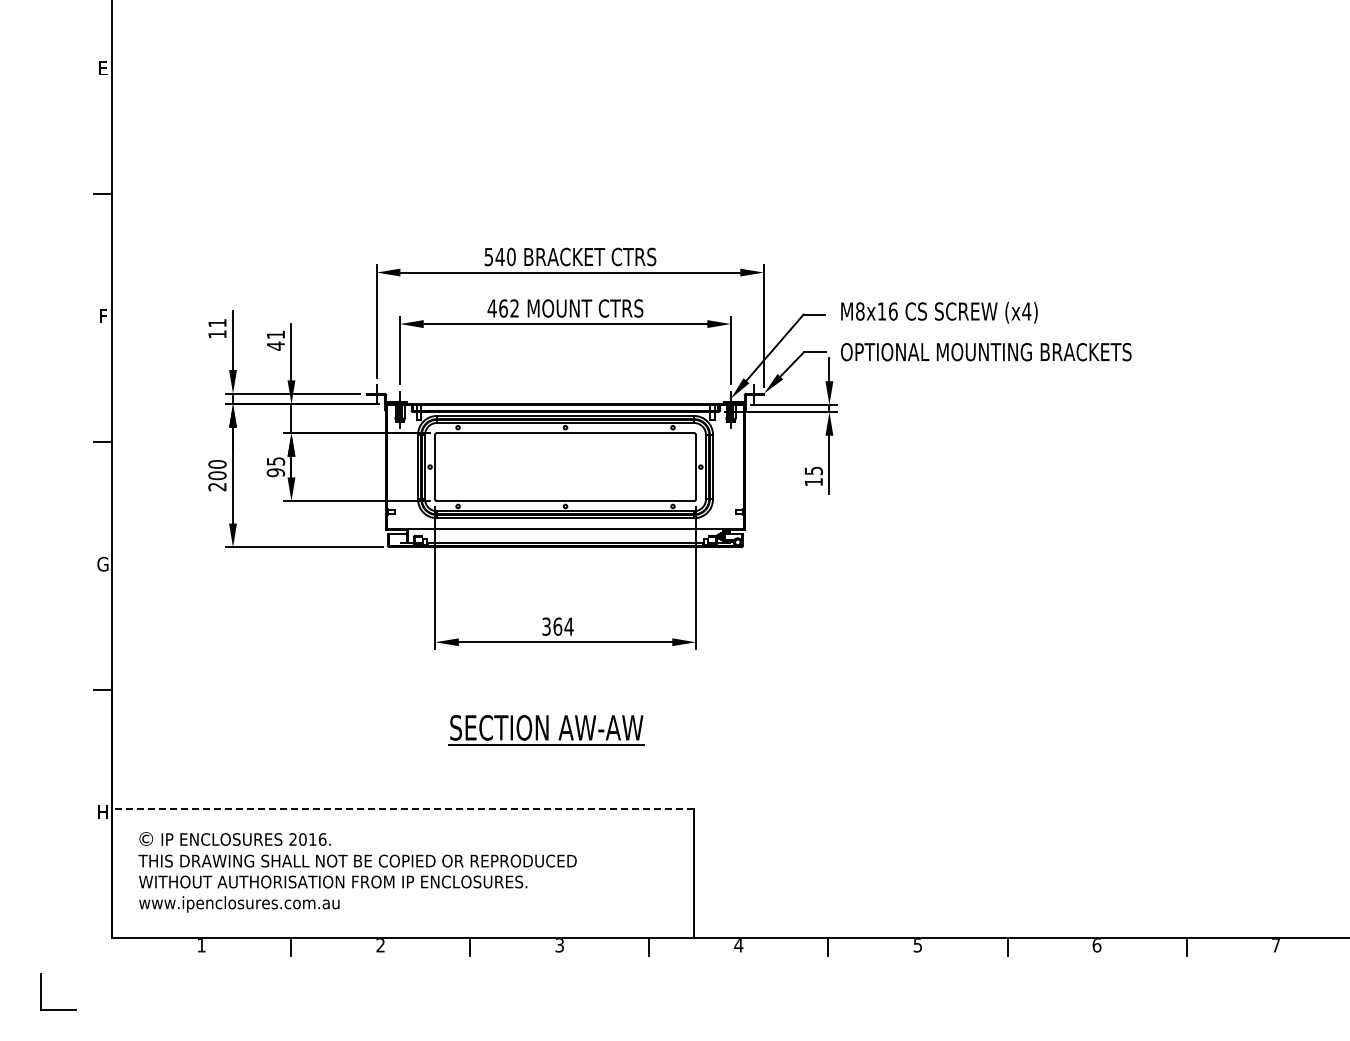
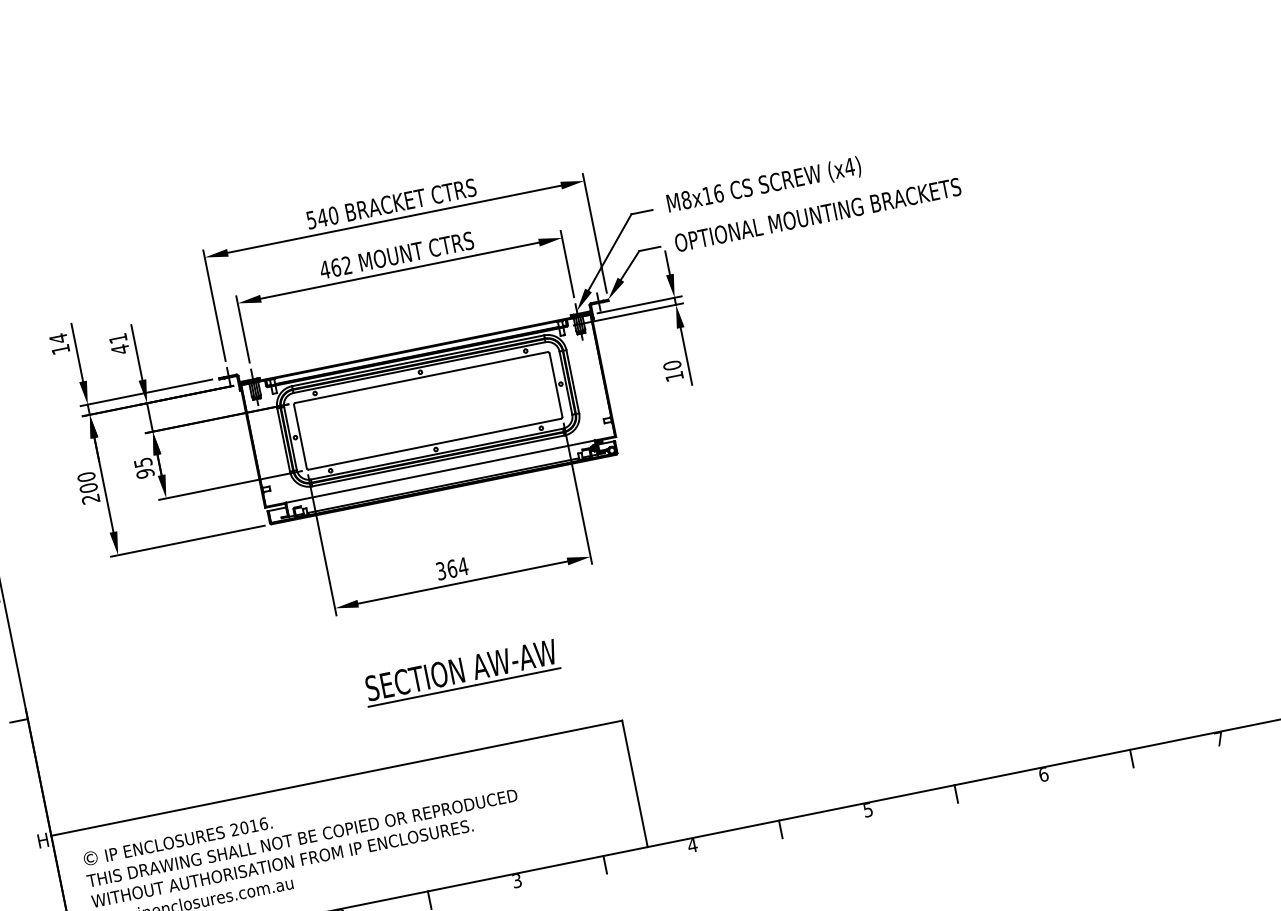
text: (217, 322) -> (58, 337), 11 -> 14
text: (813, 470) -> (671, 365), 15 -> 10
line: (402, 809) -> (336, 778), dashed -> solid

